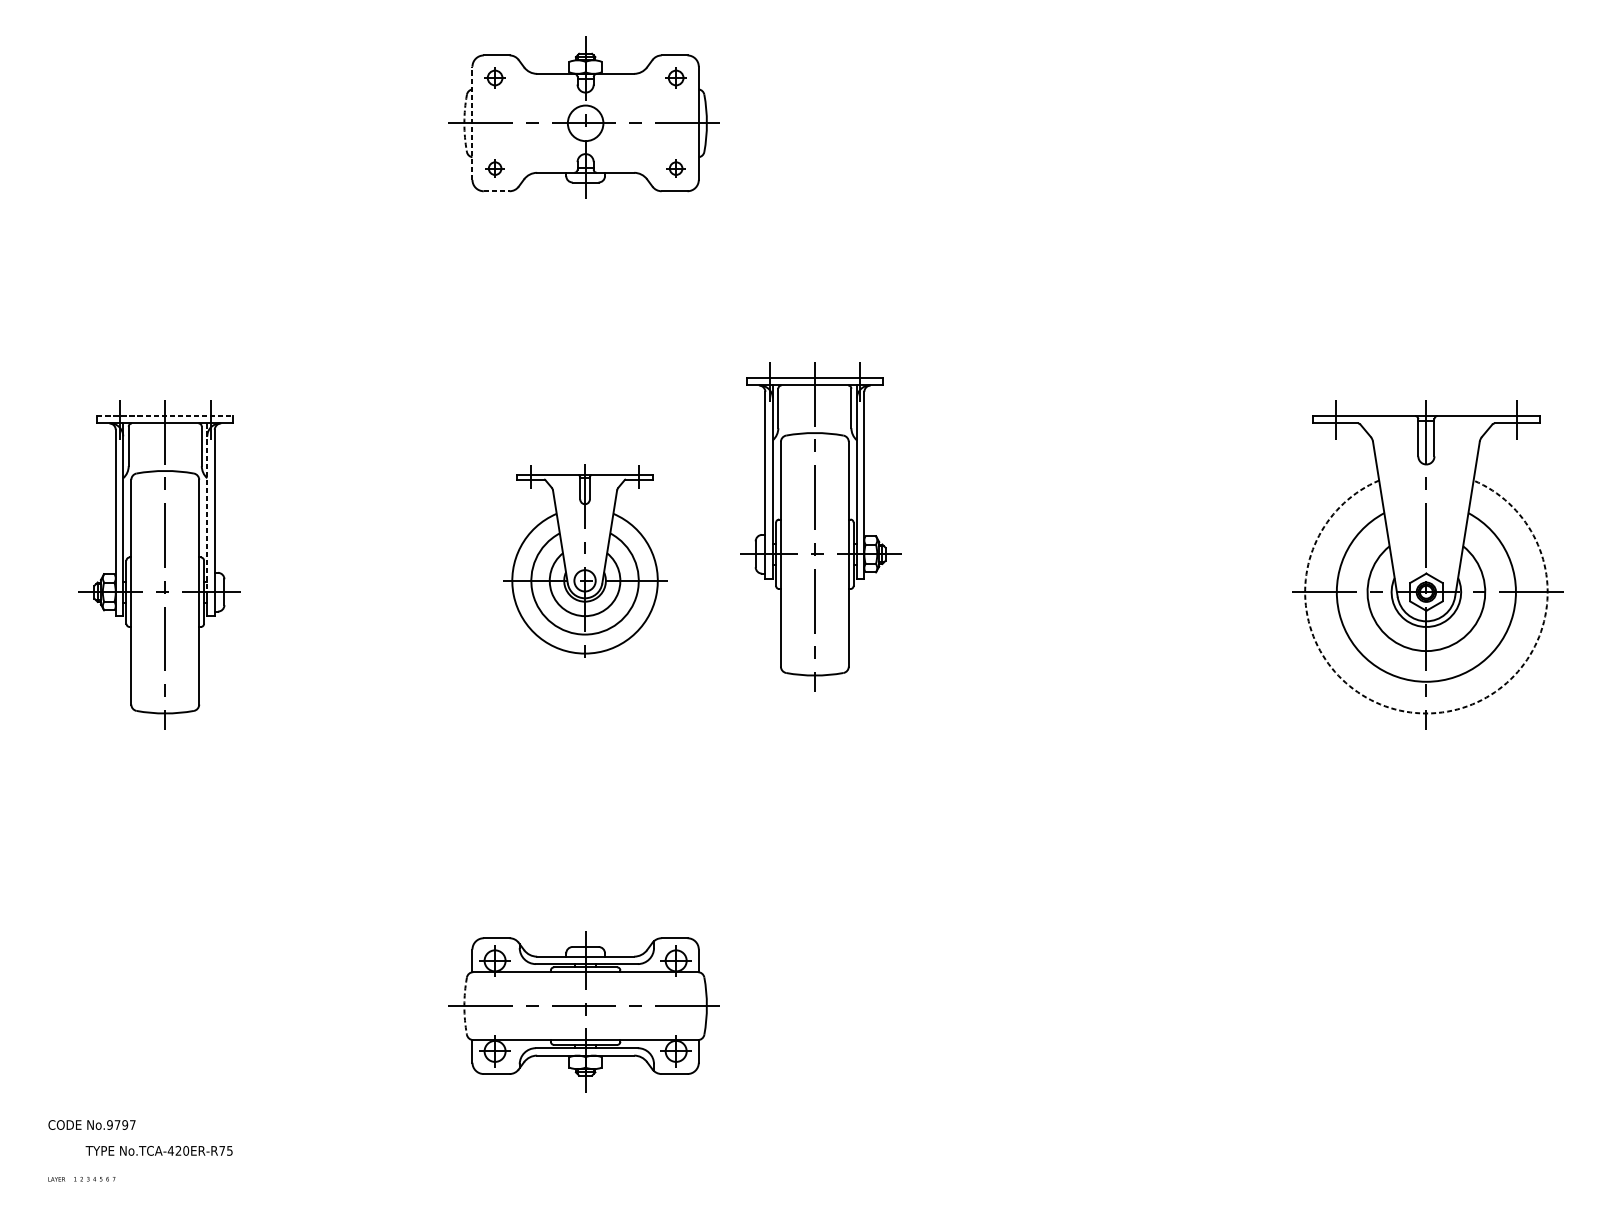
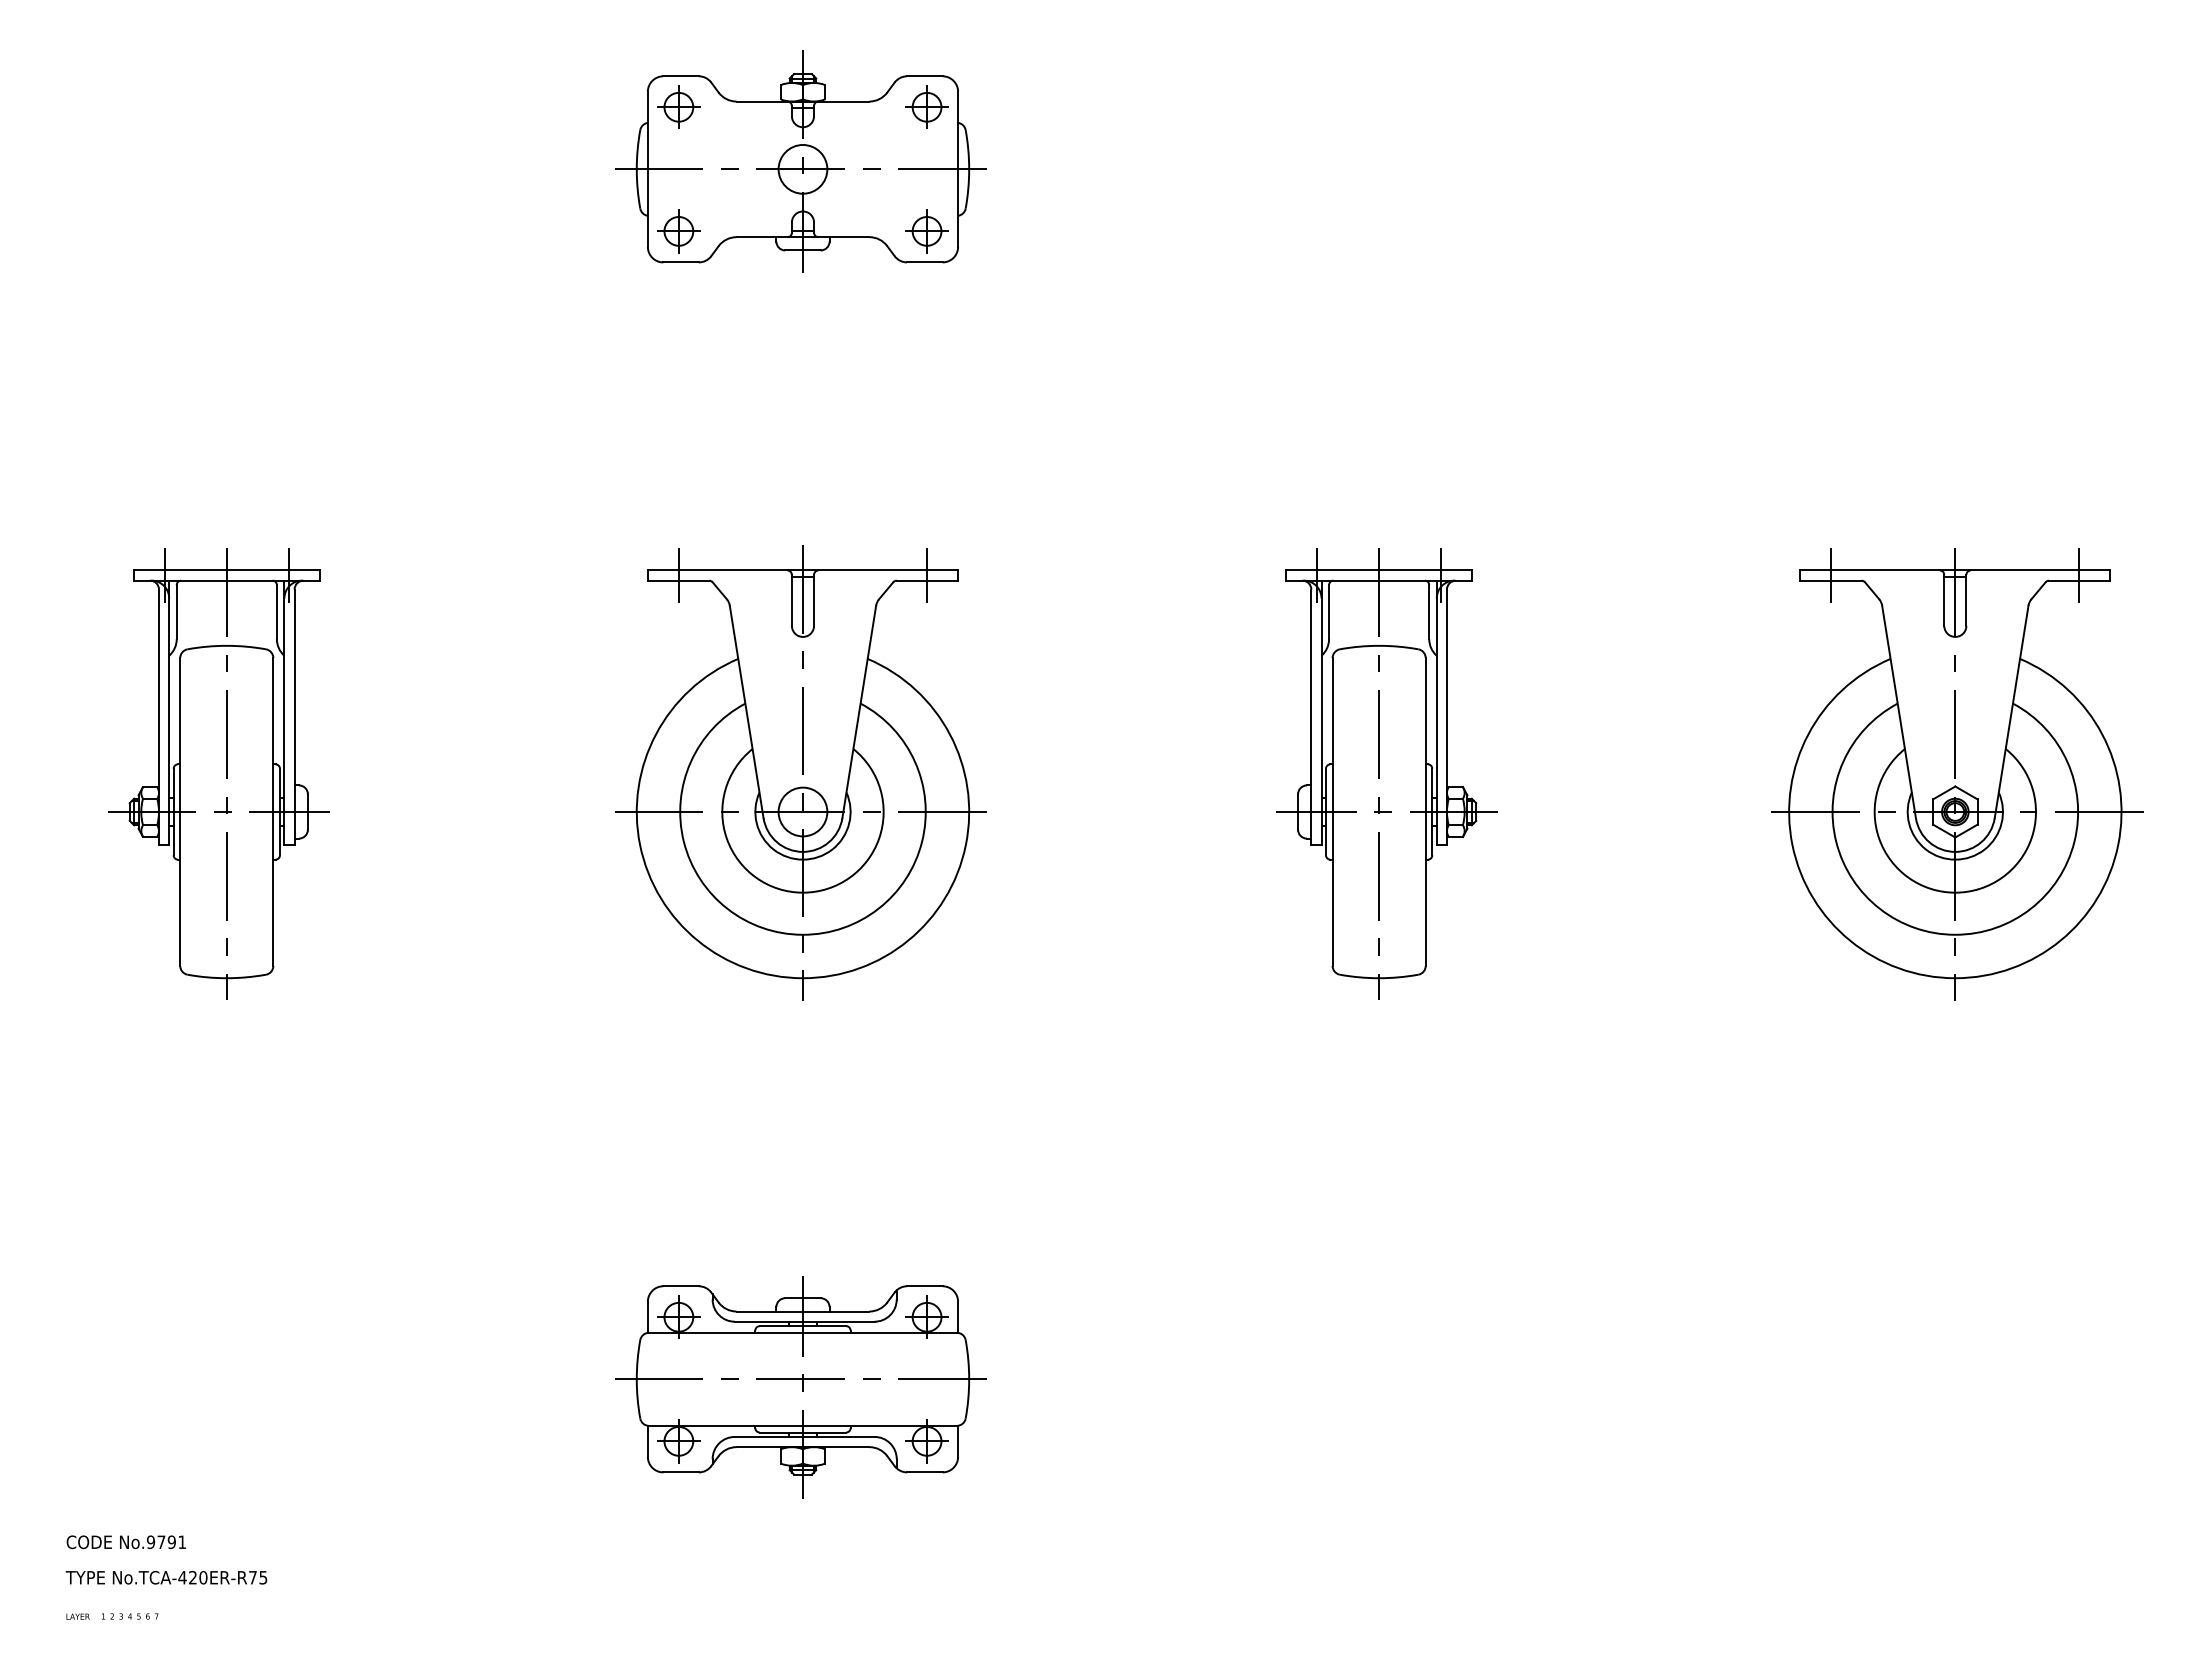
part: (494, 77) -> (678, 106), size x1.43
part: (675, 77) -> (926, 106), size x1.43
arc: (464, 123) -> (636, 169), dashed -> solid
line: (472, 123) -> (647, 169), dashed -> solid
part: (494, 168) -> (678, 231), size x1.67
part: (675, 168) -> (926, 231), size x1.67
line: (497, 191) -> (681, 262), dashed -> solid
line: (165, 416) -> (227, 570), dashed -> solid
line: (207, 507) -> (284, 696), dashed -> solid
part: (820, 526) -> (1386, 773), moved
part: (583, 563) -> (800, 772), size x1.67
arc: (1426, 713) -> (1955, 978), dashed -> solid
arc: (464, 1006) -> (636, 1379), dashed -> solid
text: (132, 1124) -> (182, 1541), No.9797 -> No.9791
text: (159, 1150) -> (166, 1577), moved

